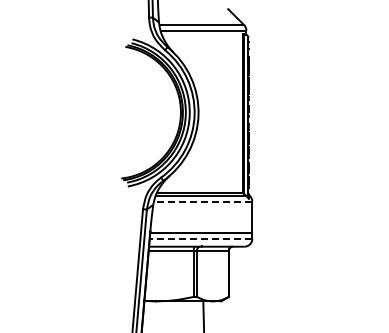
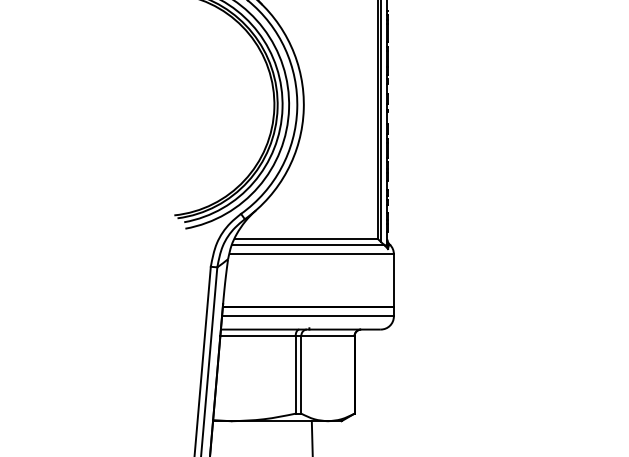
line: (202, 201) -> (310, 253), dashed -> solid
line: (200, 238) -> (307, 315), dashed -> solid

